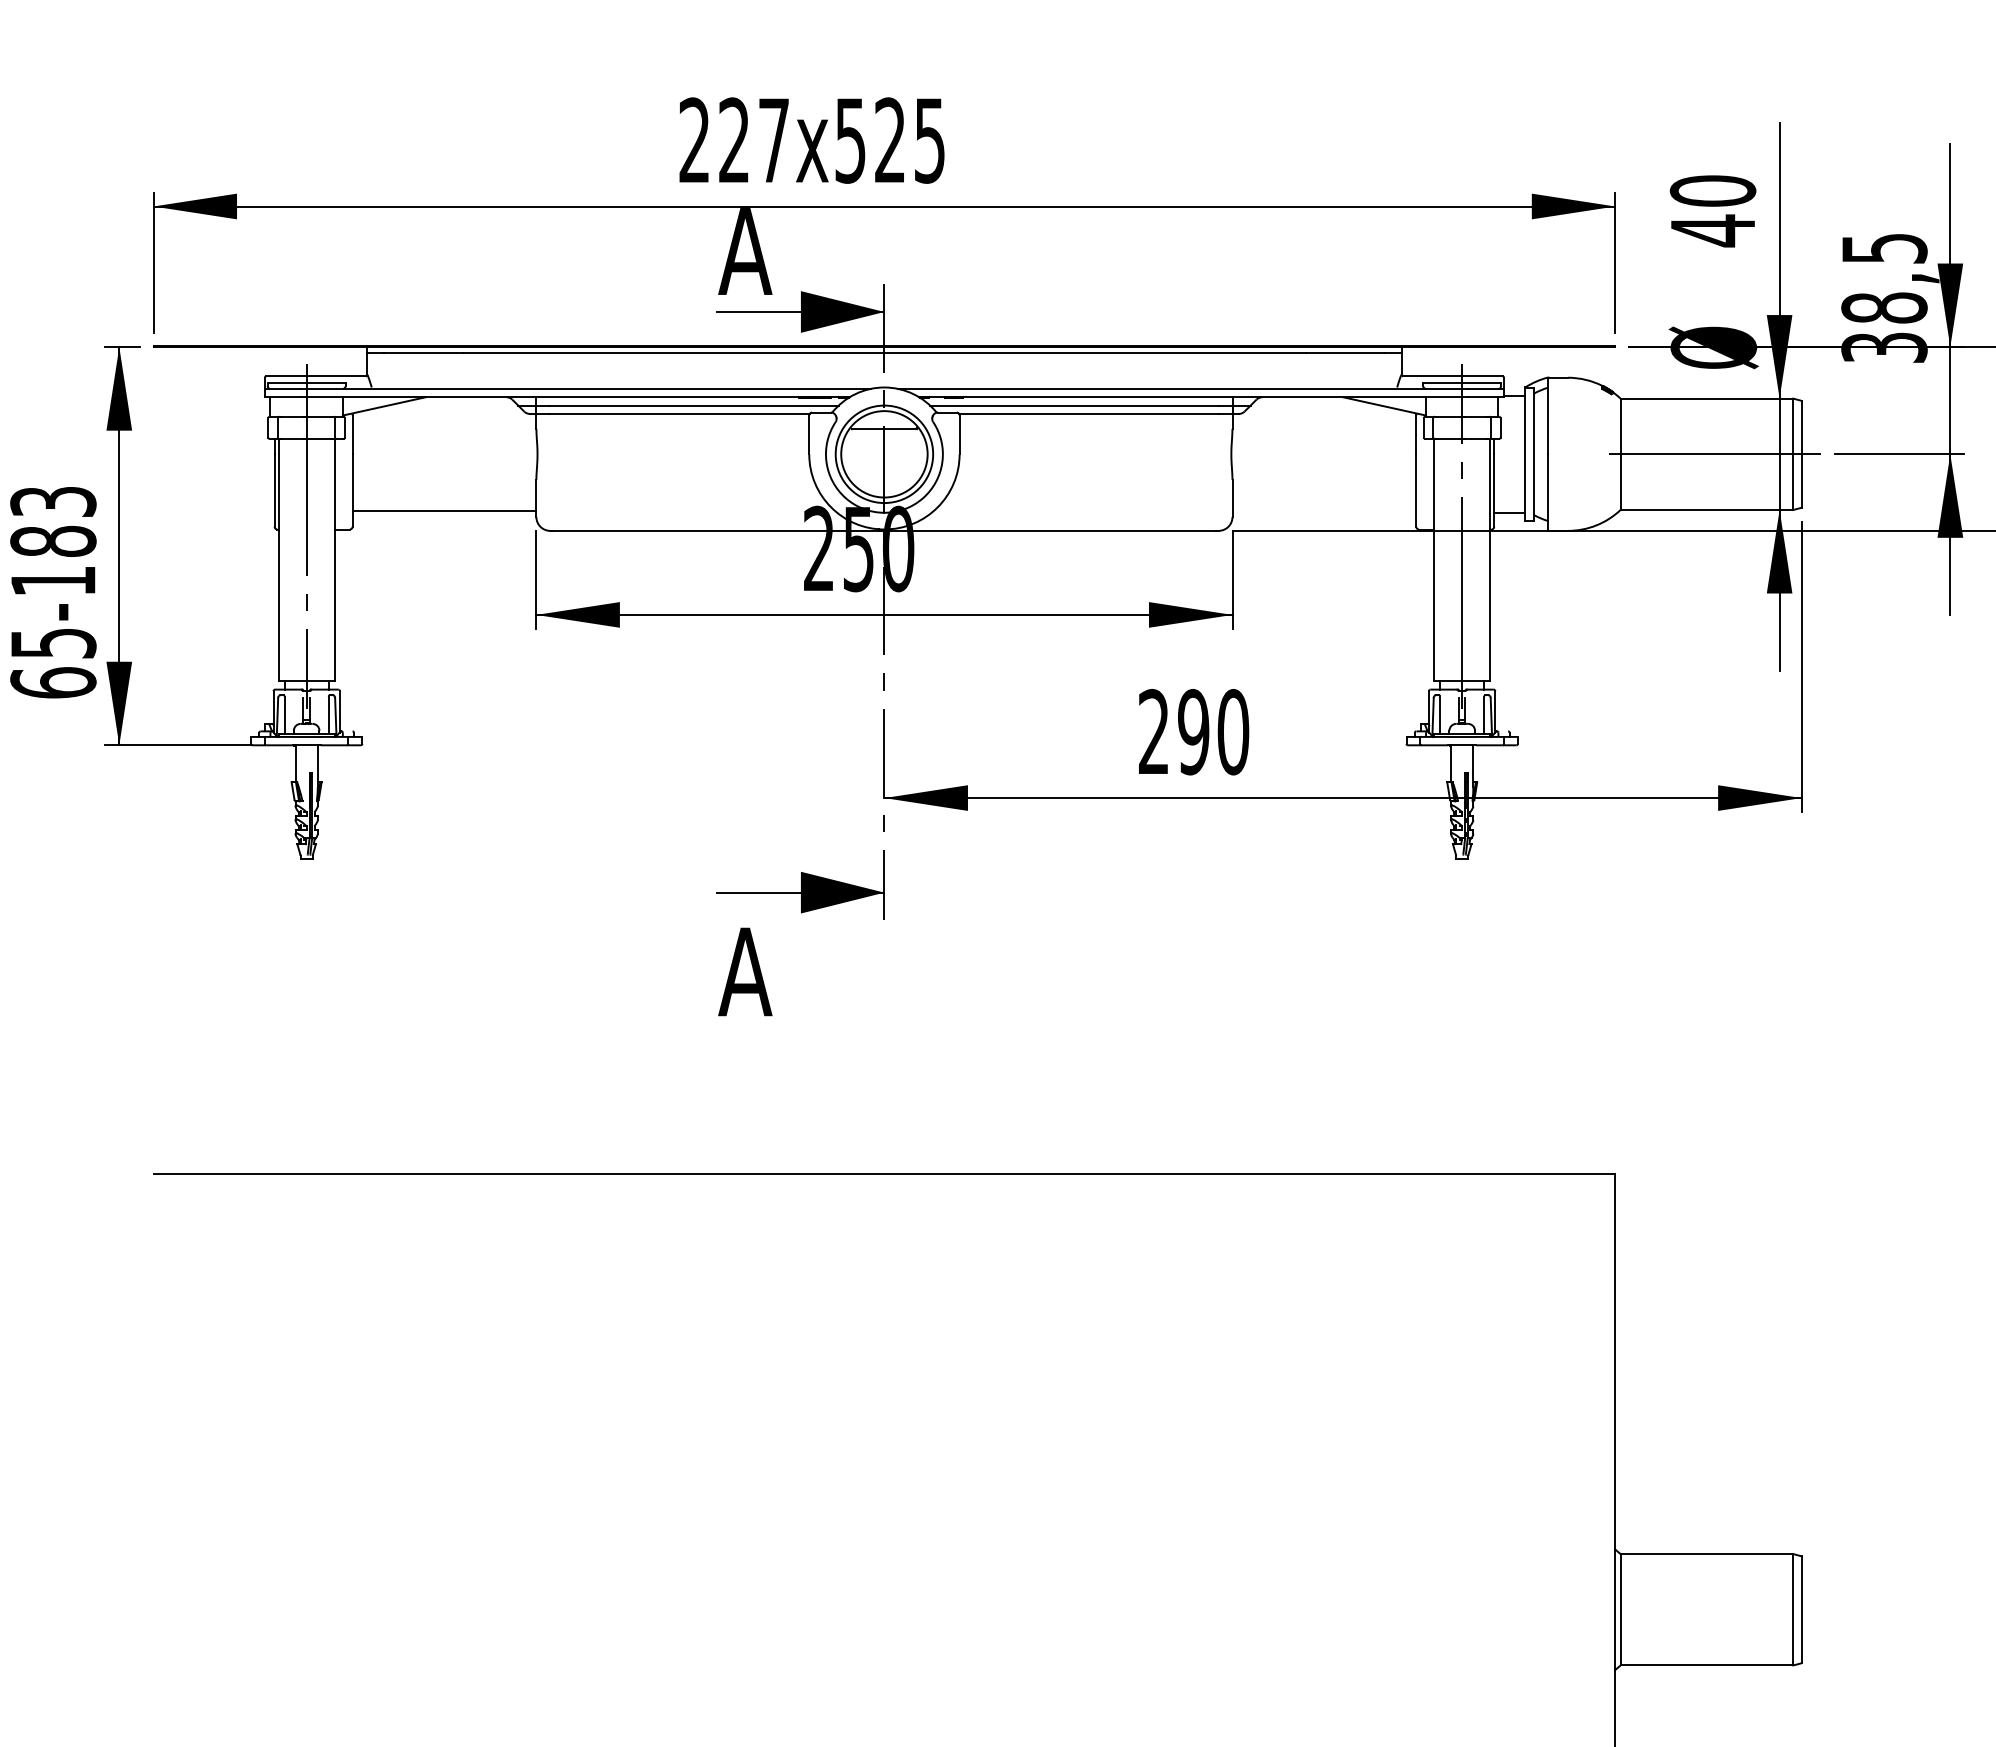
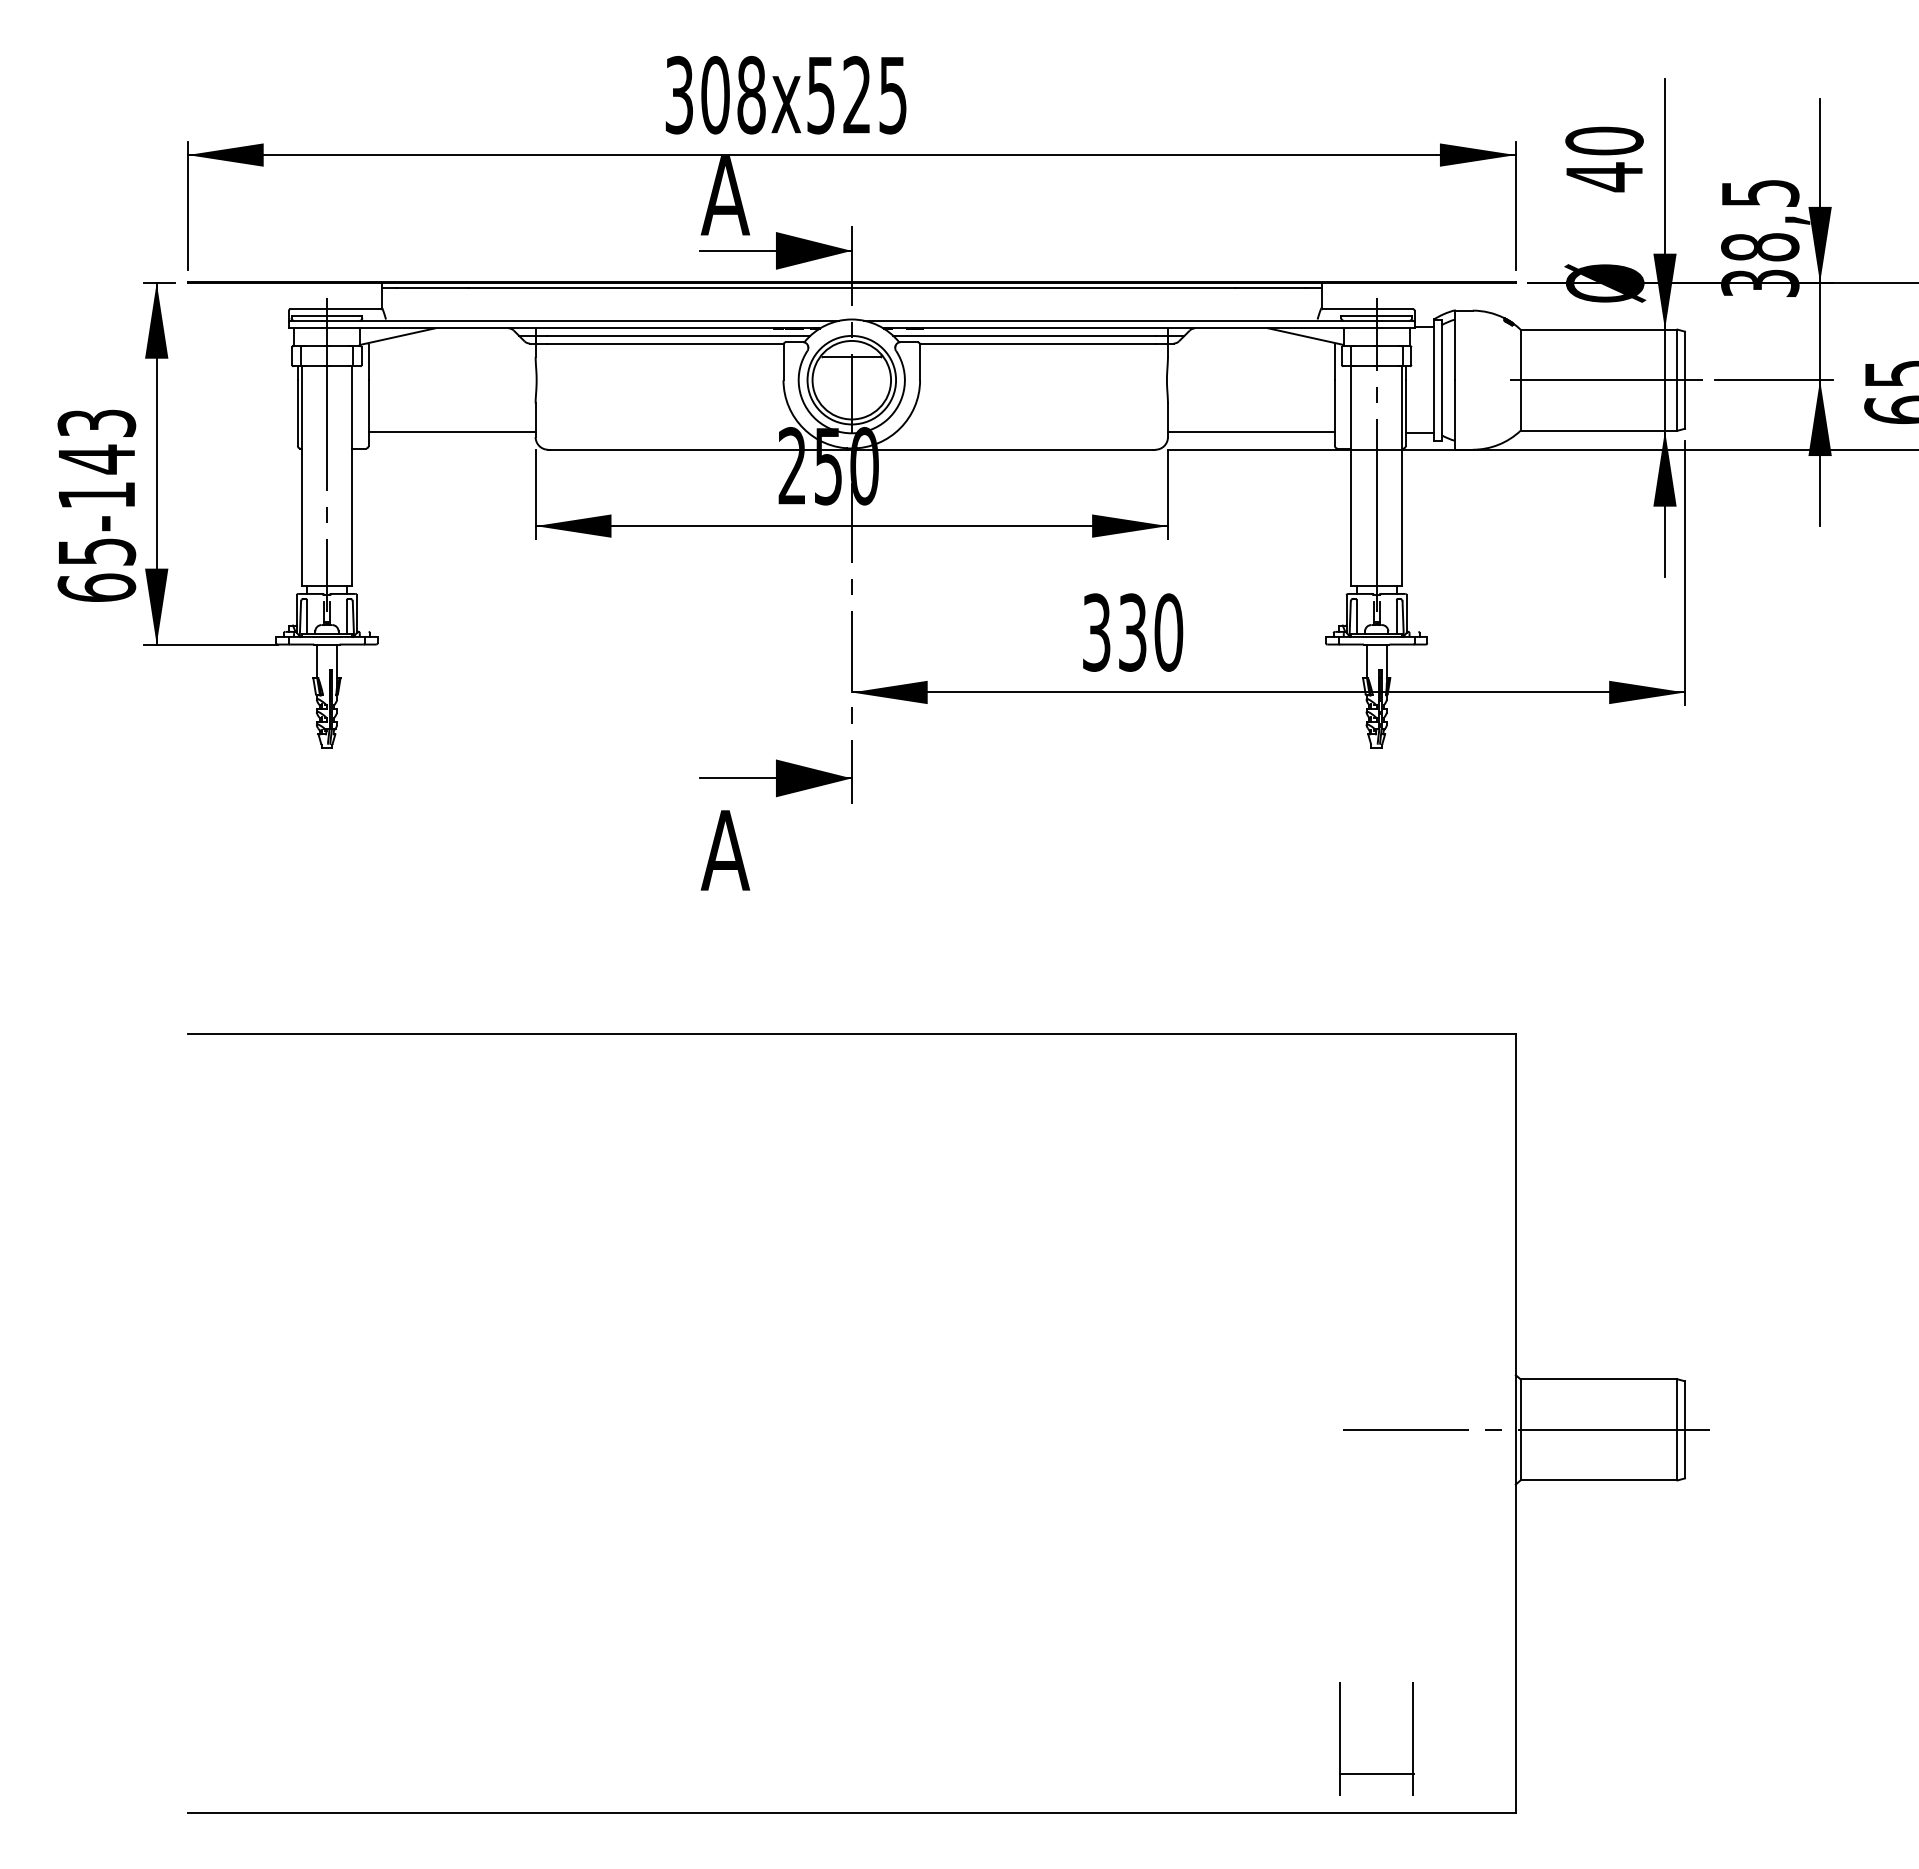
text: (734, 139) -> (715, 94), 227x525 -> 308x525
line: (1324, 511) -> (1251, 432), added
text: (52, 541) -> (96, 459), 65-183 -> 65-143
text: (1173, 732) -> (1114, 632), 290 -> 330
line: (1627, 1609) -> (1526, 1429), added

